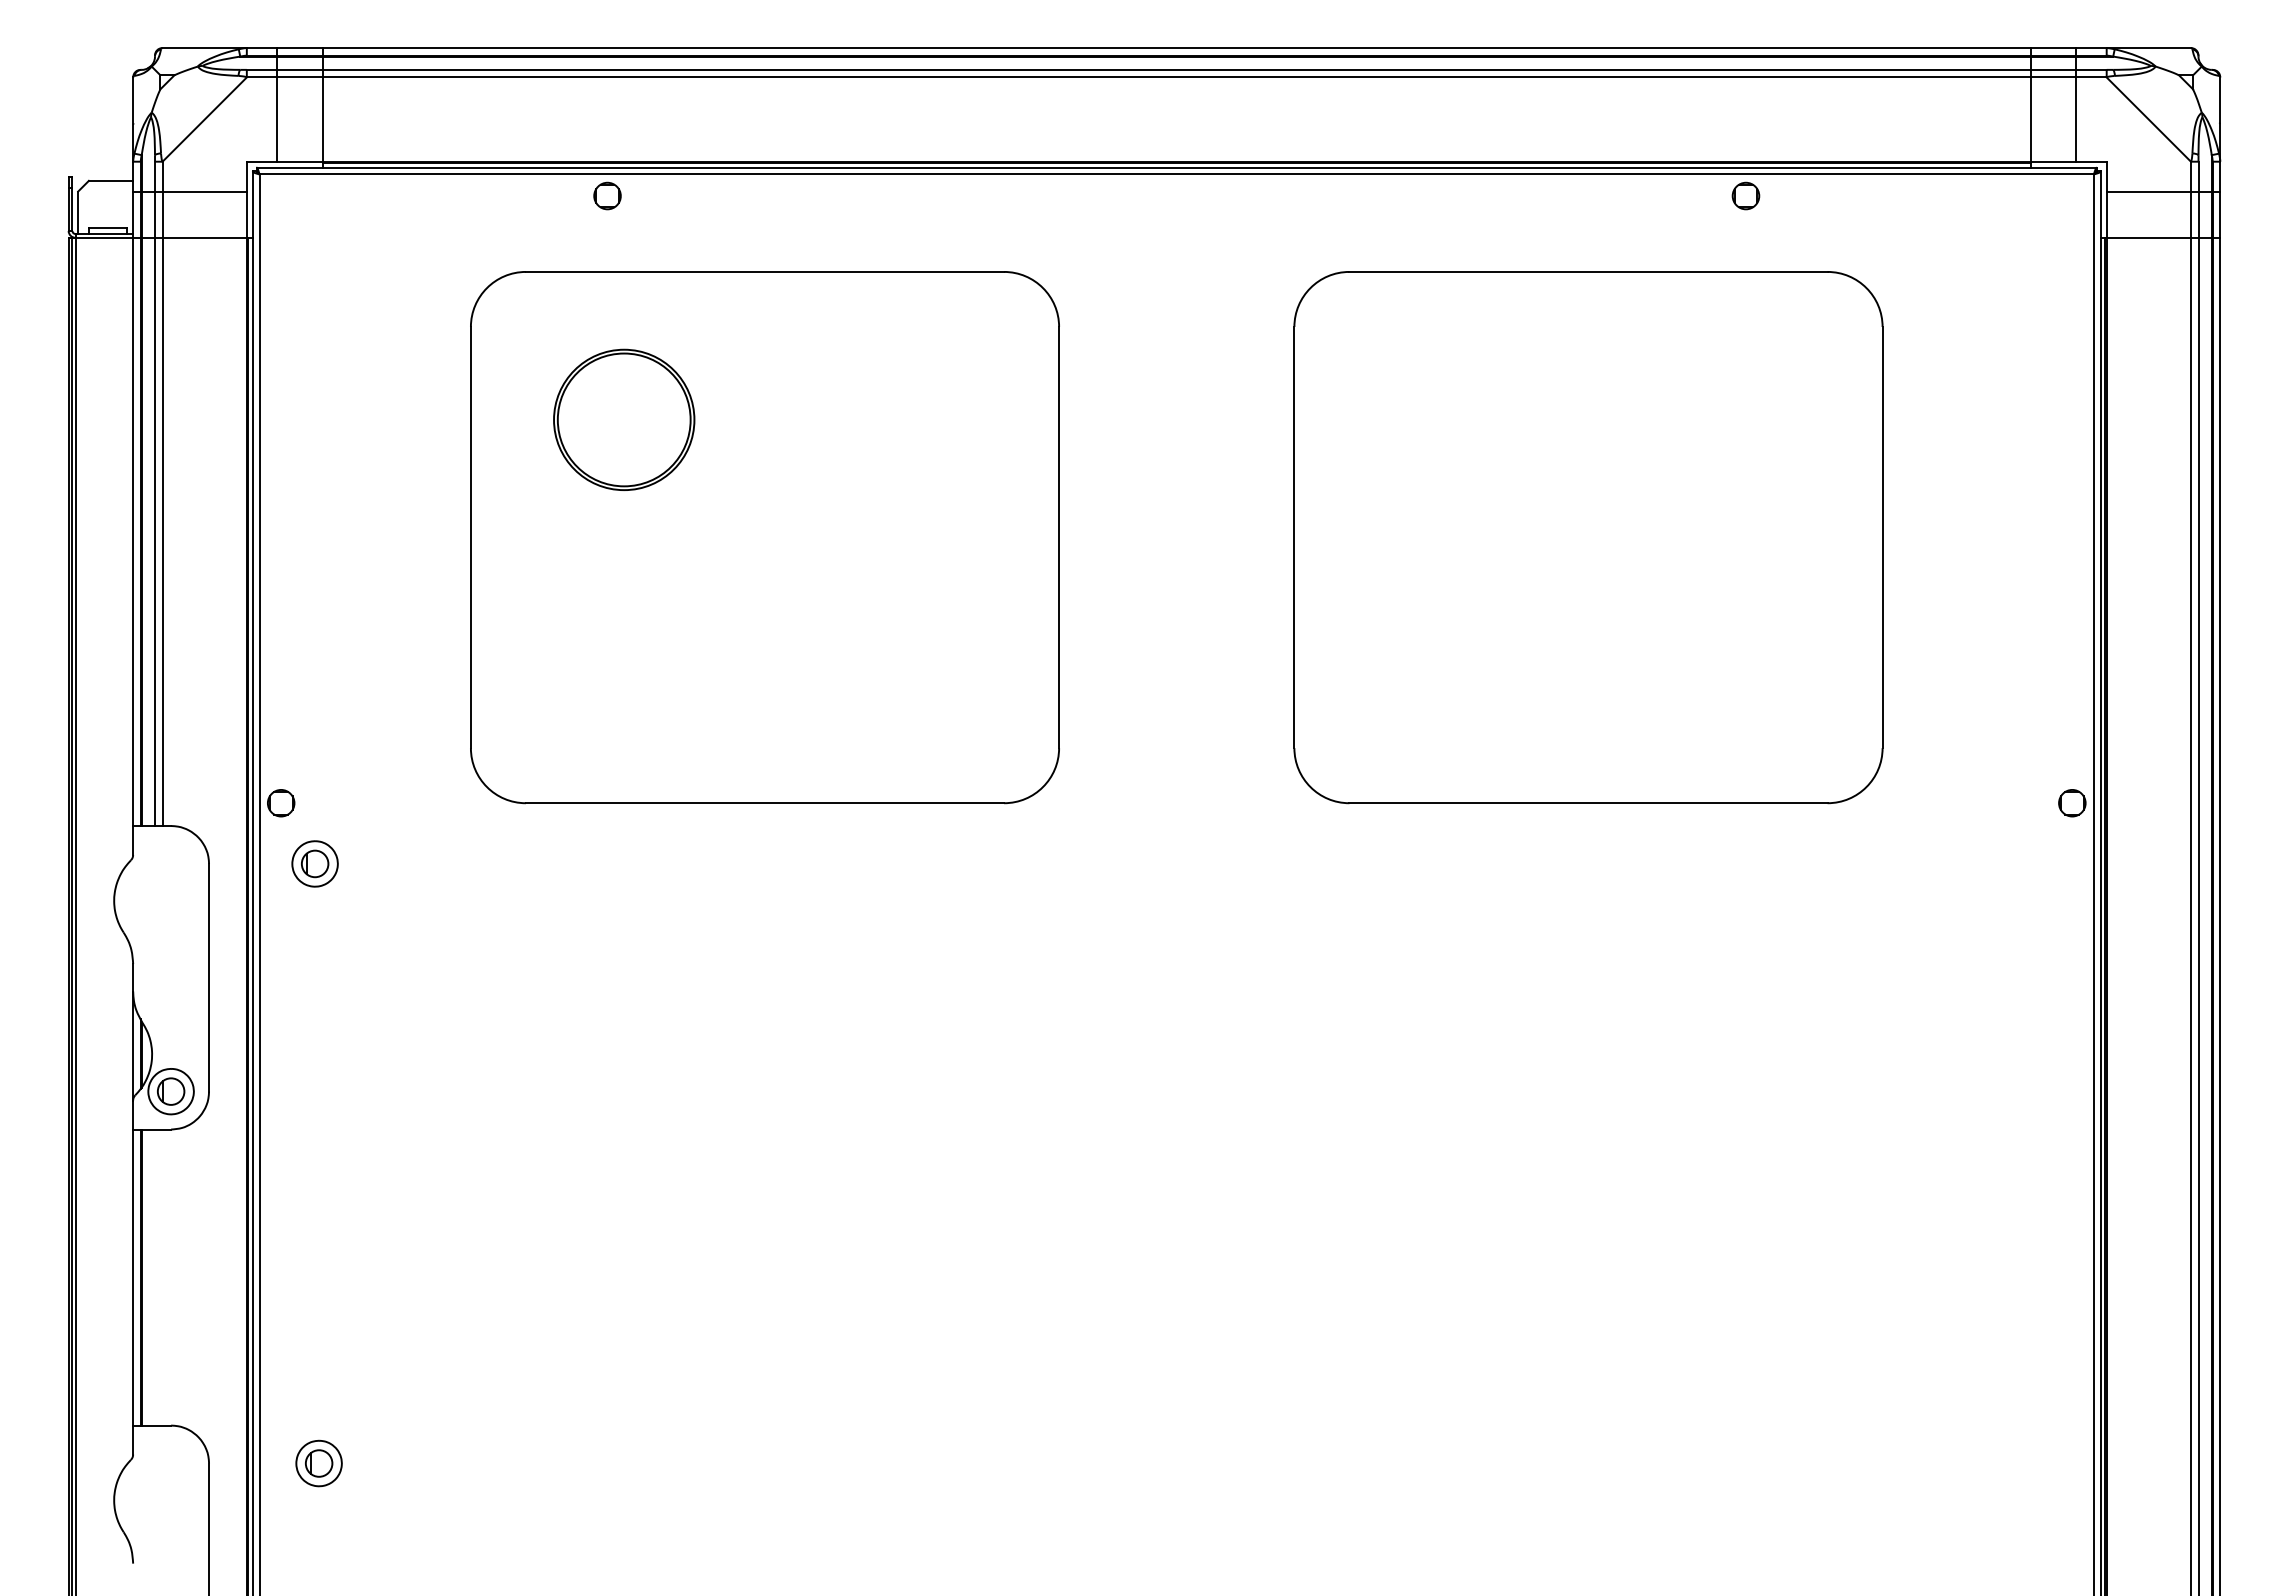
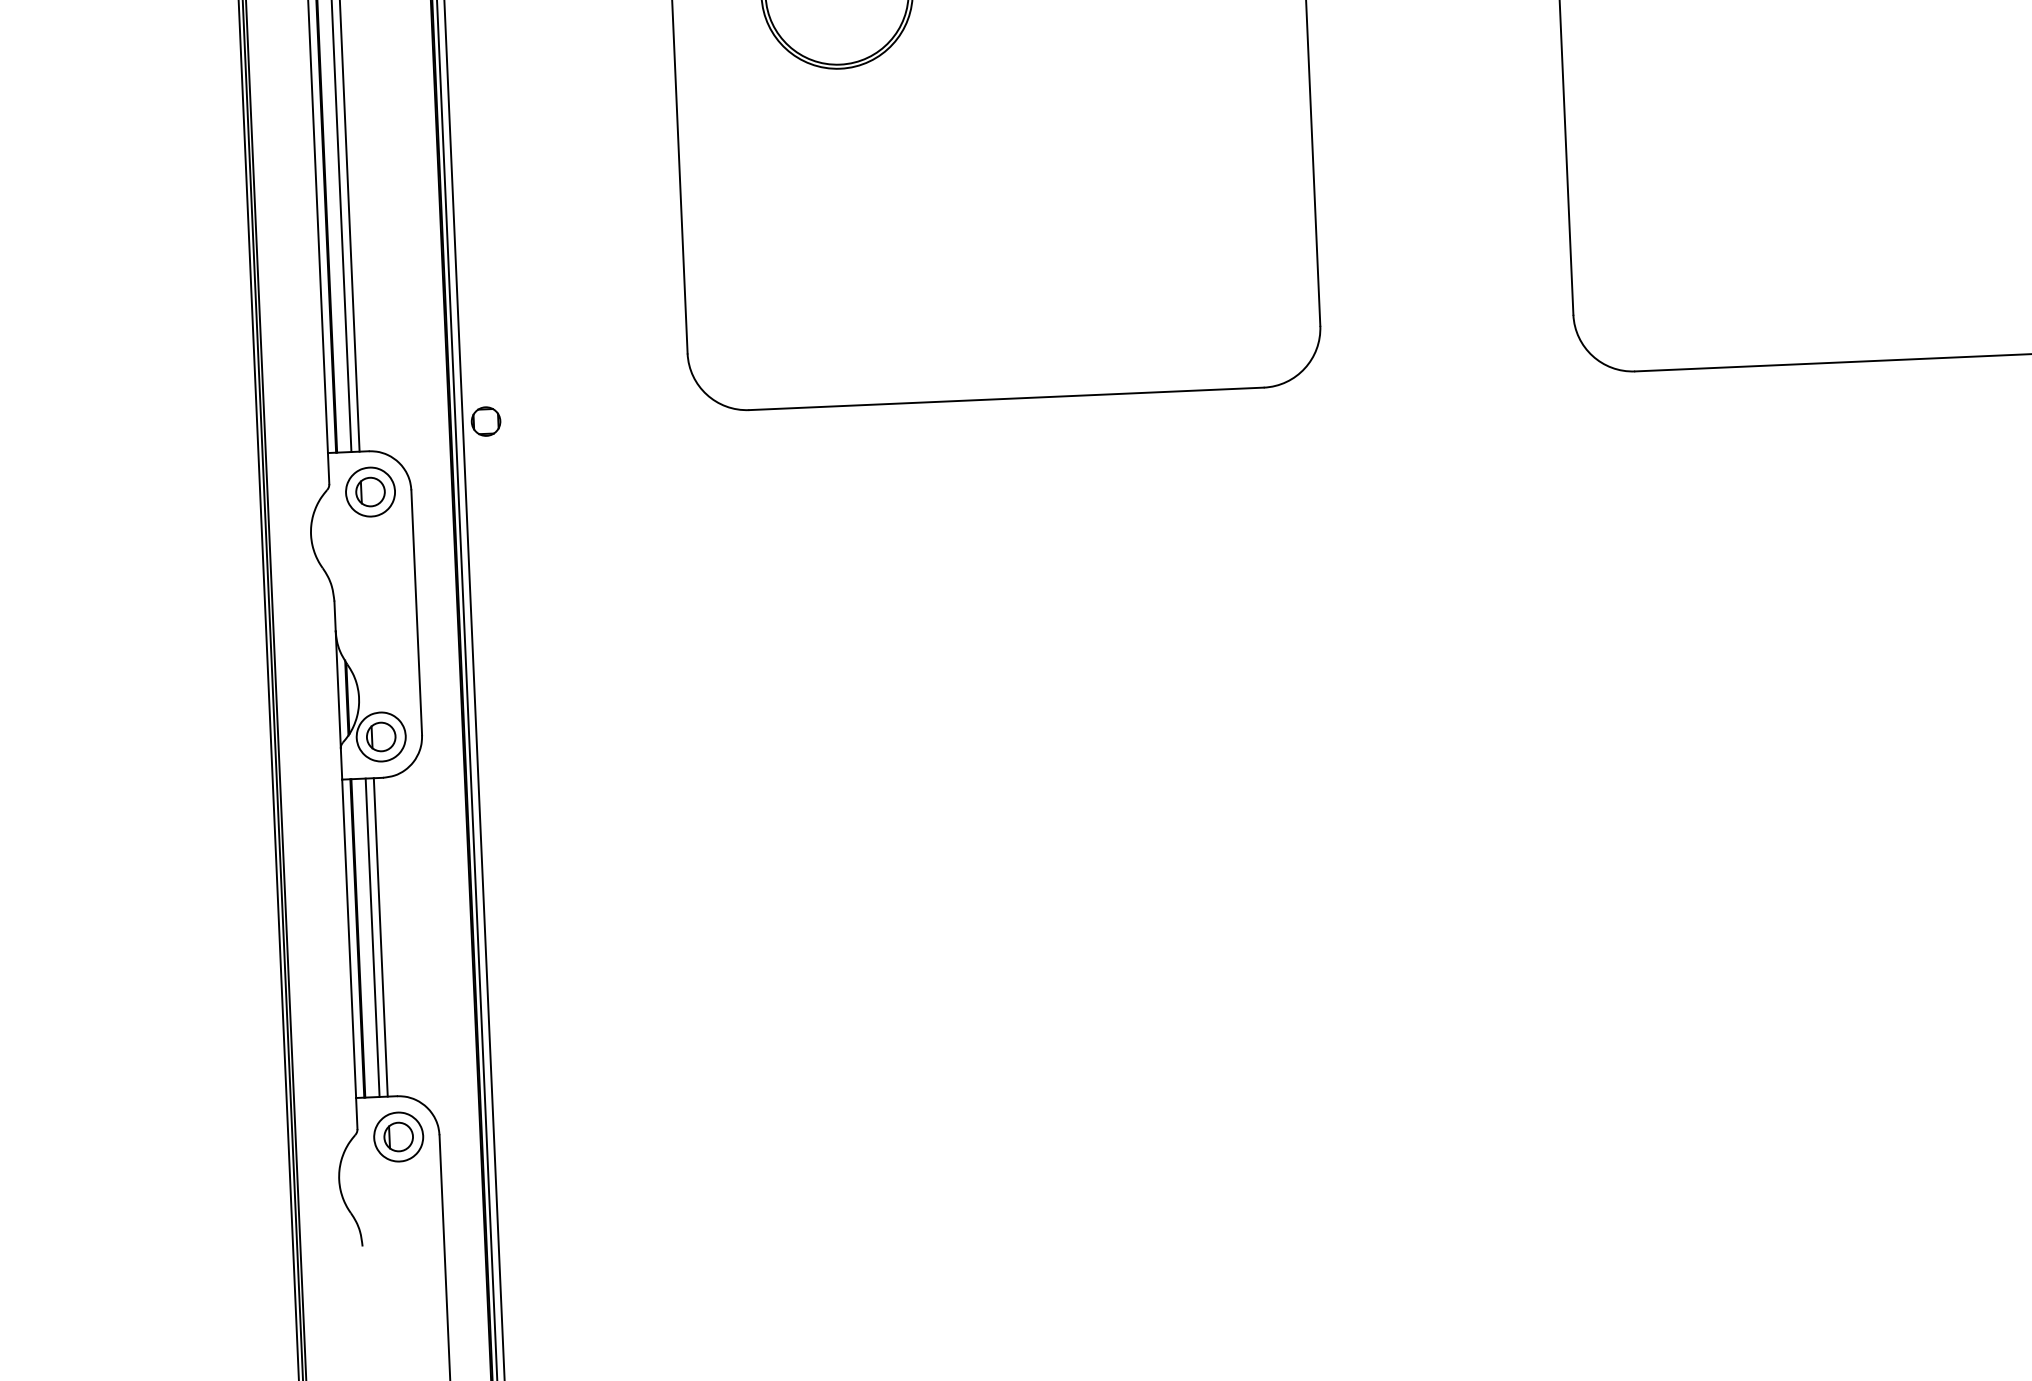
part: (314, 863) -> (369, 491), moved
line: (155, 1277) -> (373, 937), added
line: (162, 1277) -> (380, 937), added
part: (318, 1463) -> (398, 1137), moved

